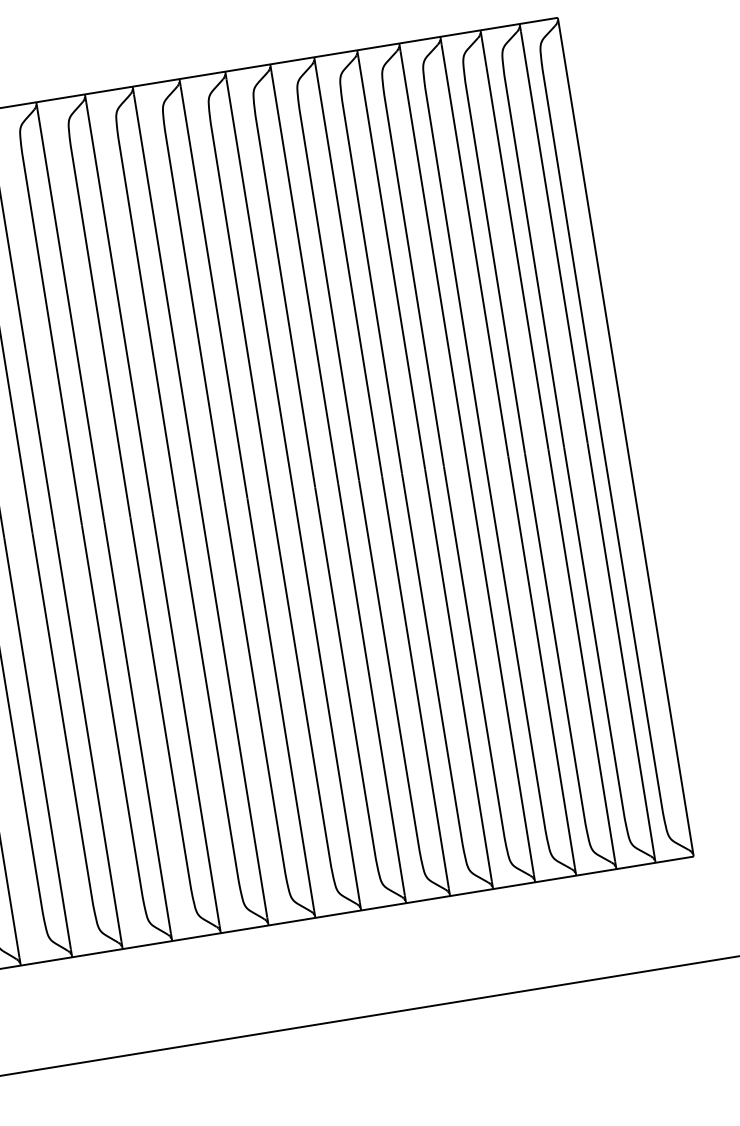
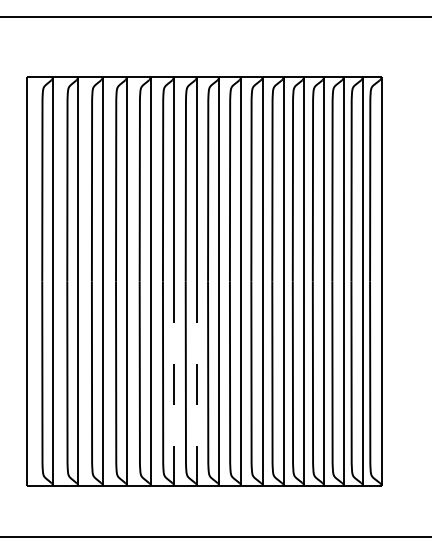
line: (280, 705) -> (196, 382), solid -> dashed
line: (233, 712) -> (173, 382), solid -> dashed

